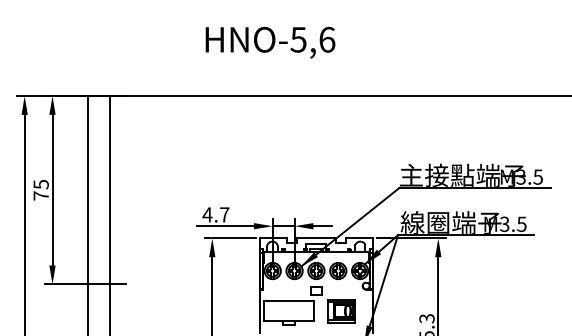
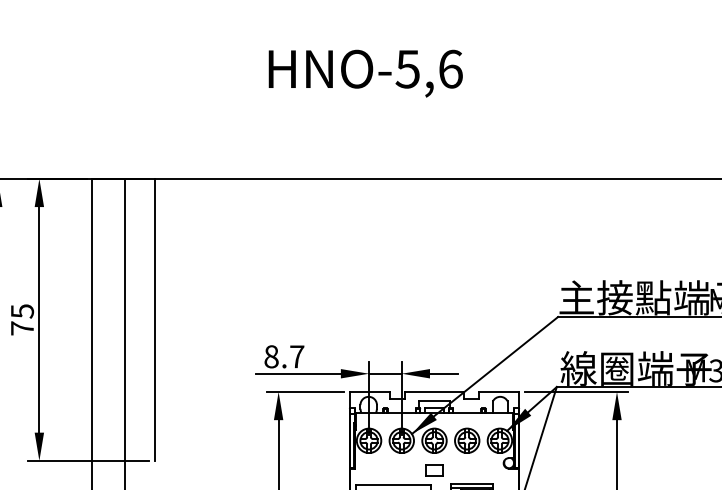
text: (270, 42) -> (365, 73), moved
line: (129, 190) -> (154, 320), added
text: (207, 214) -> (271, 356), 4.7 -> 8.7

